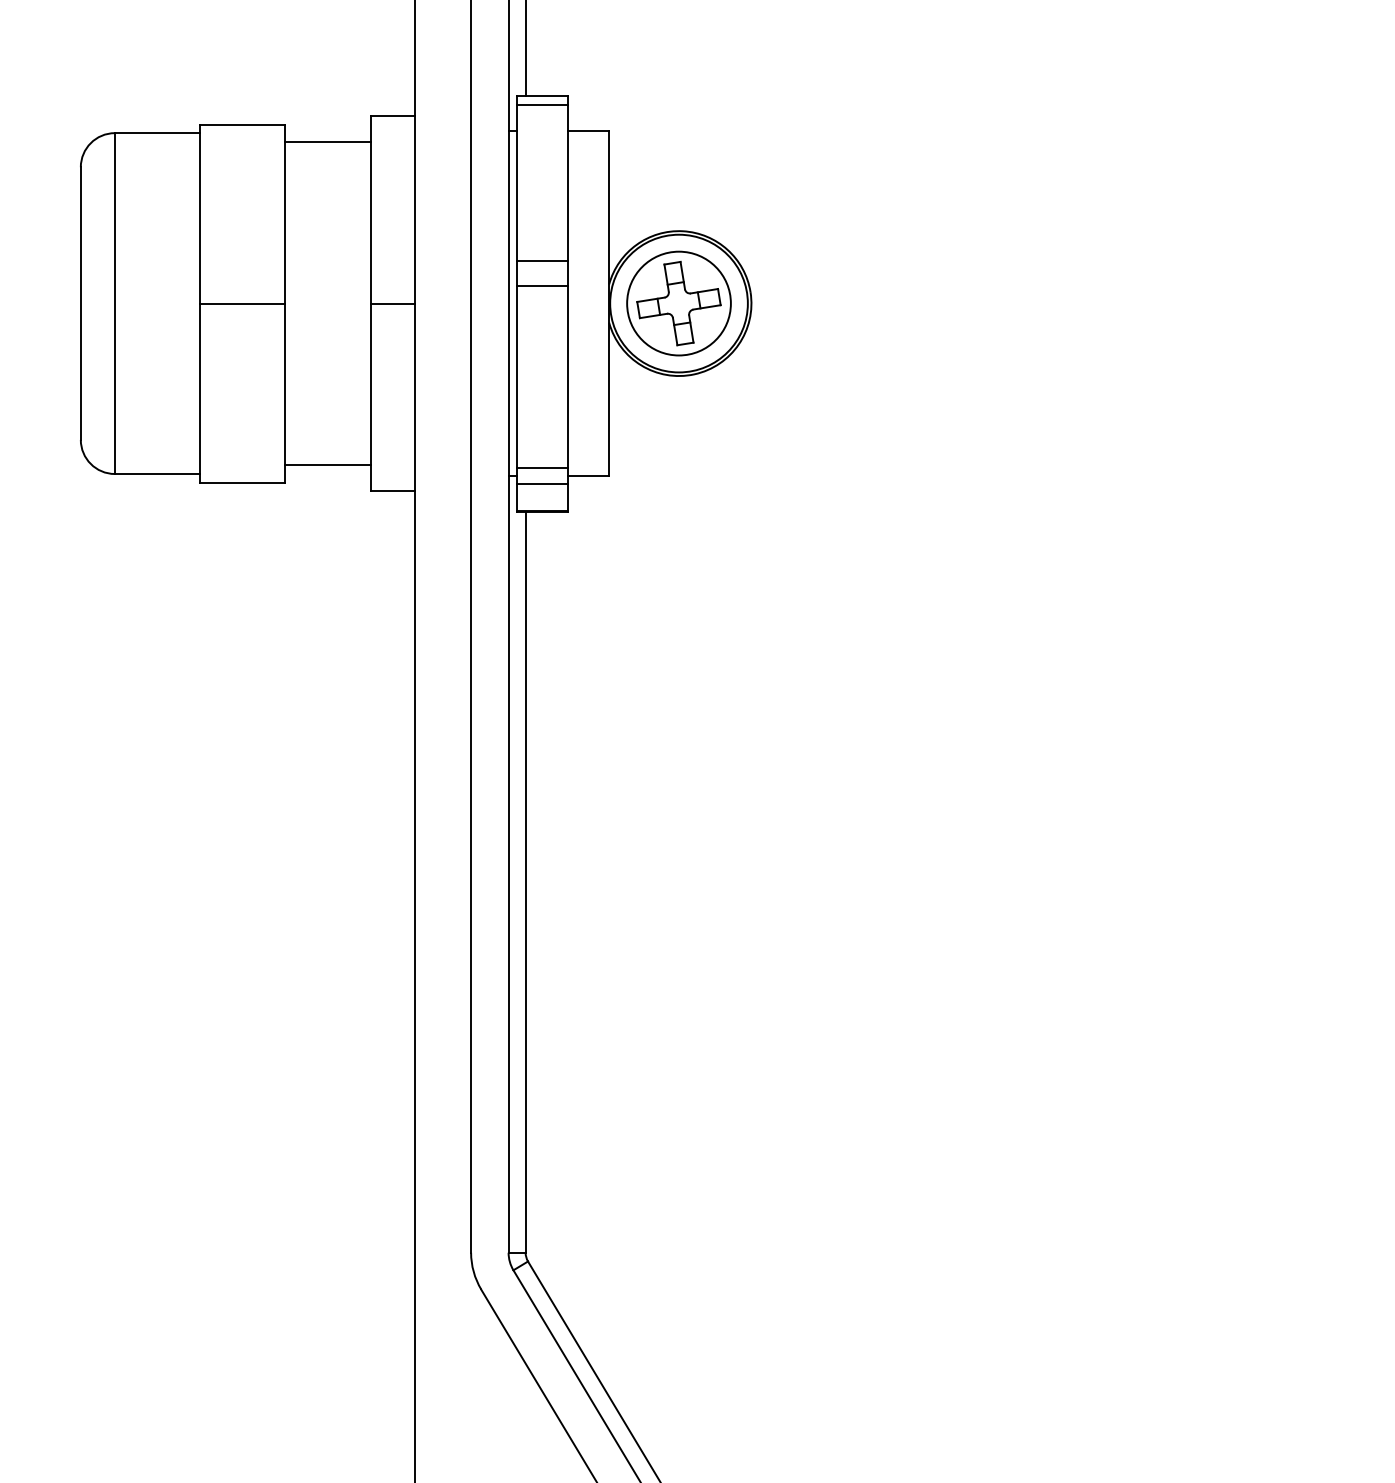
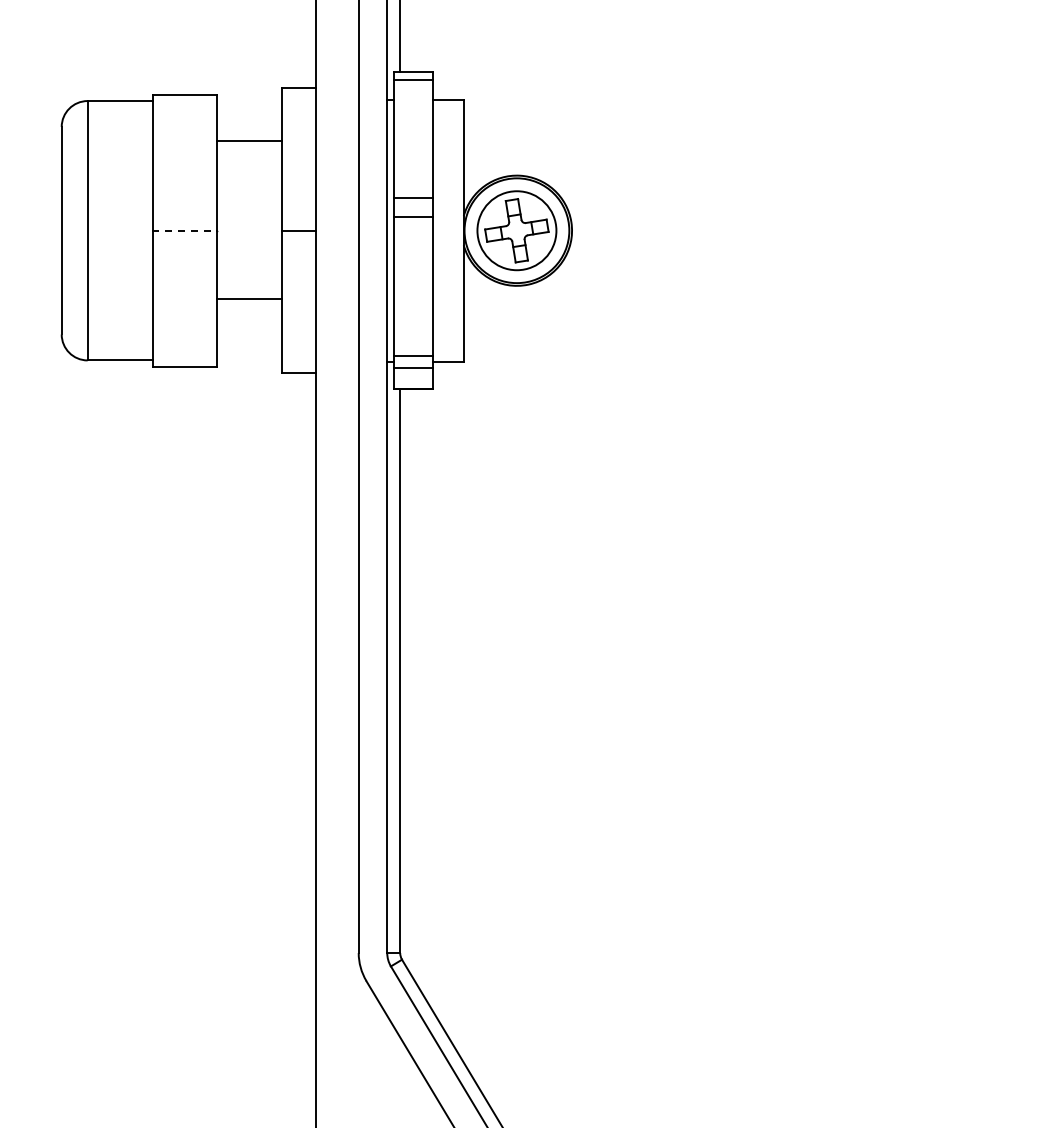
line: (327, 141) -> (249, 140), moved
line: (242, 303) -> (184, 230), solid -> dashed
line: (327, 465) -> (249, 299), moved

